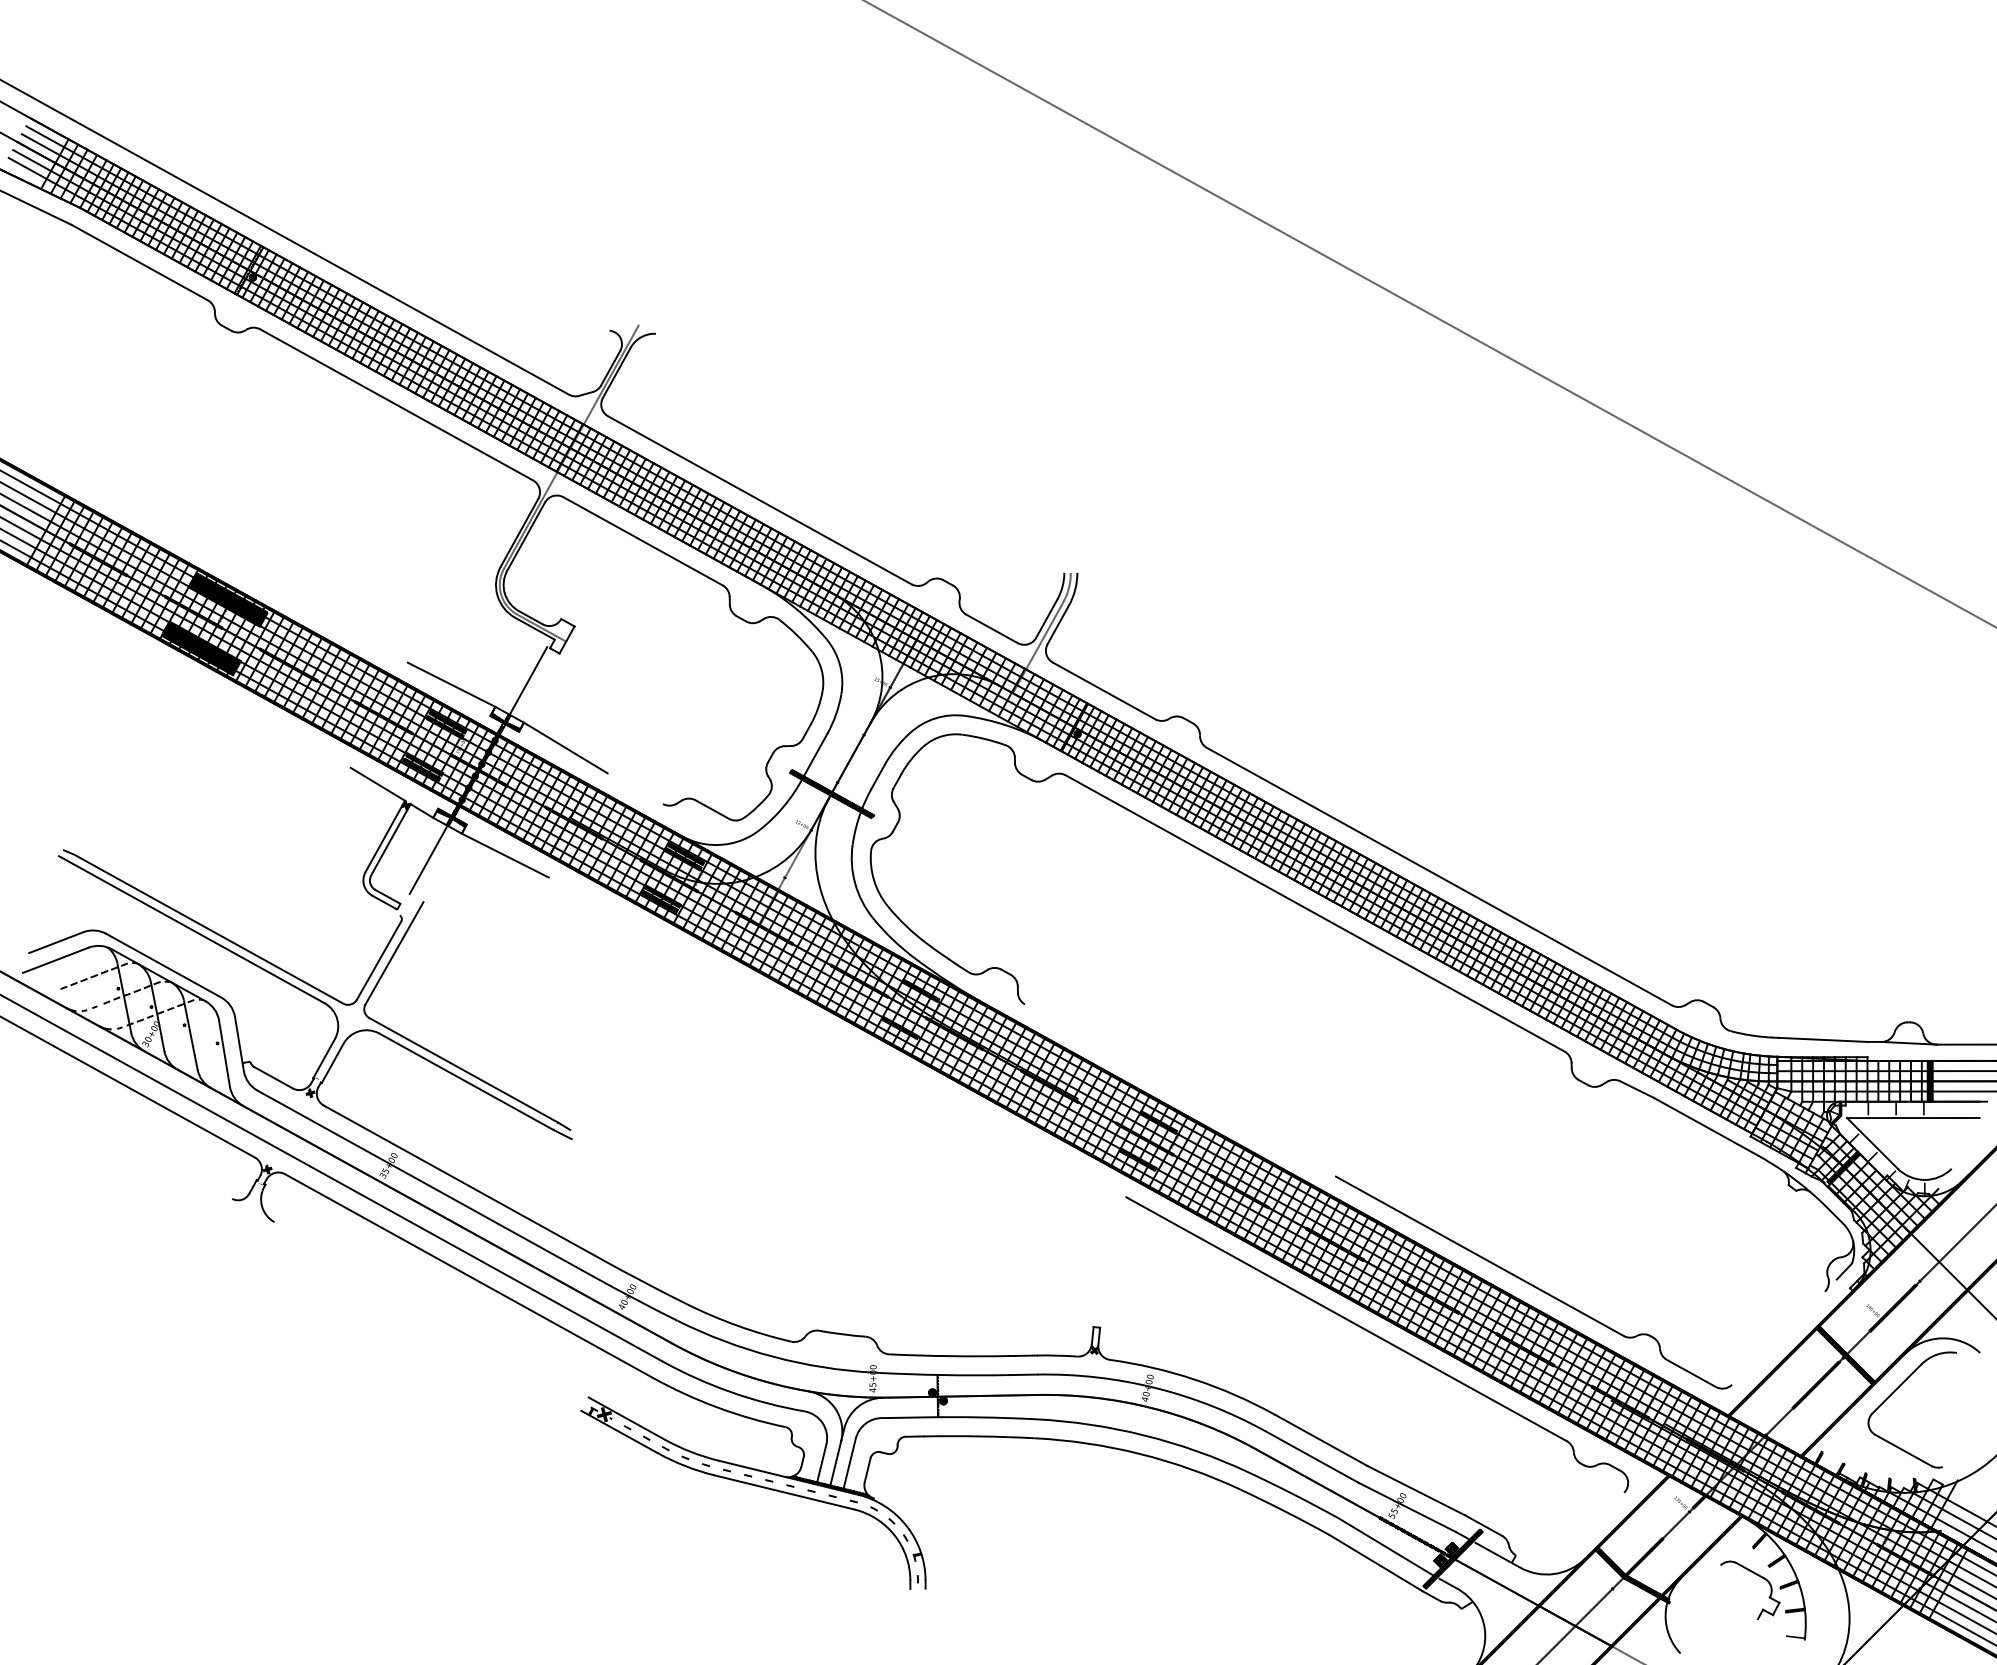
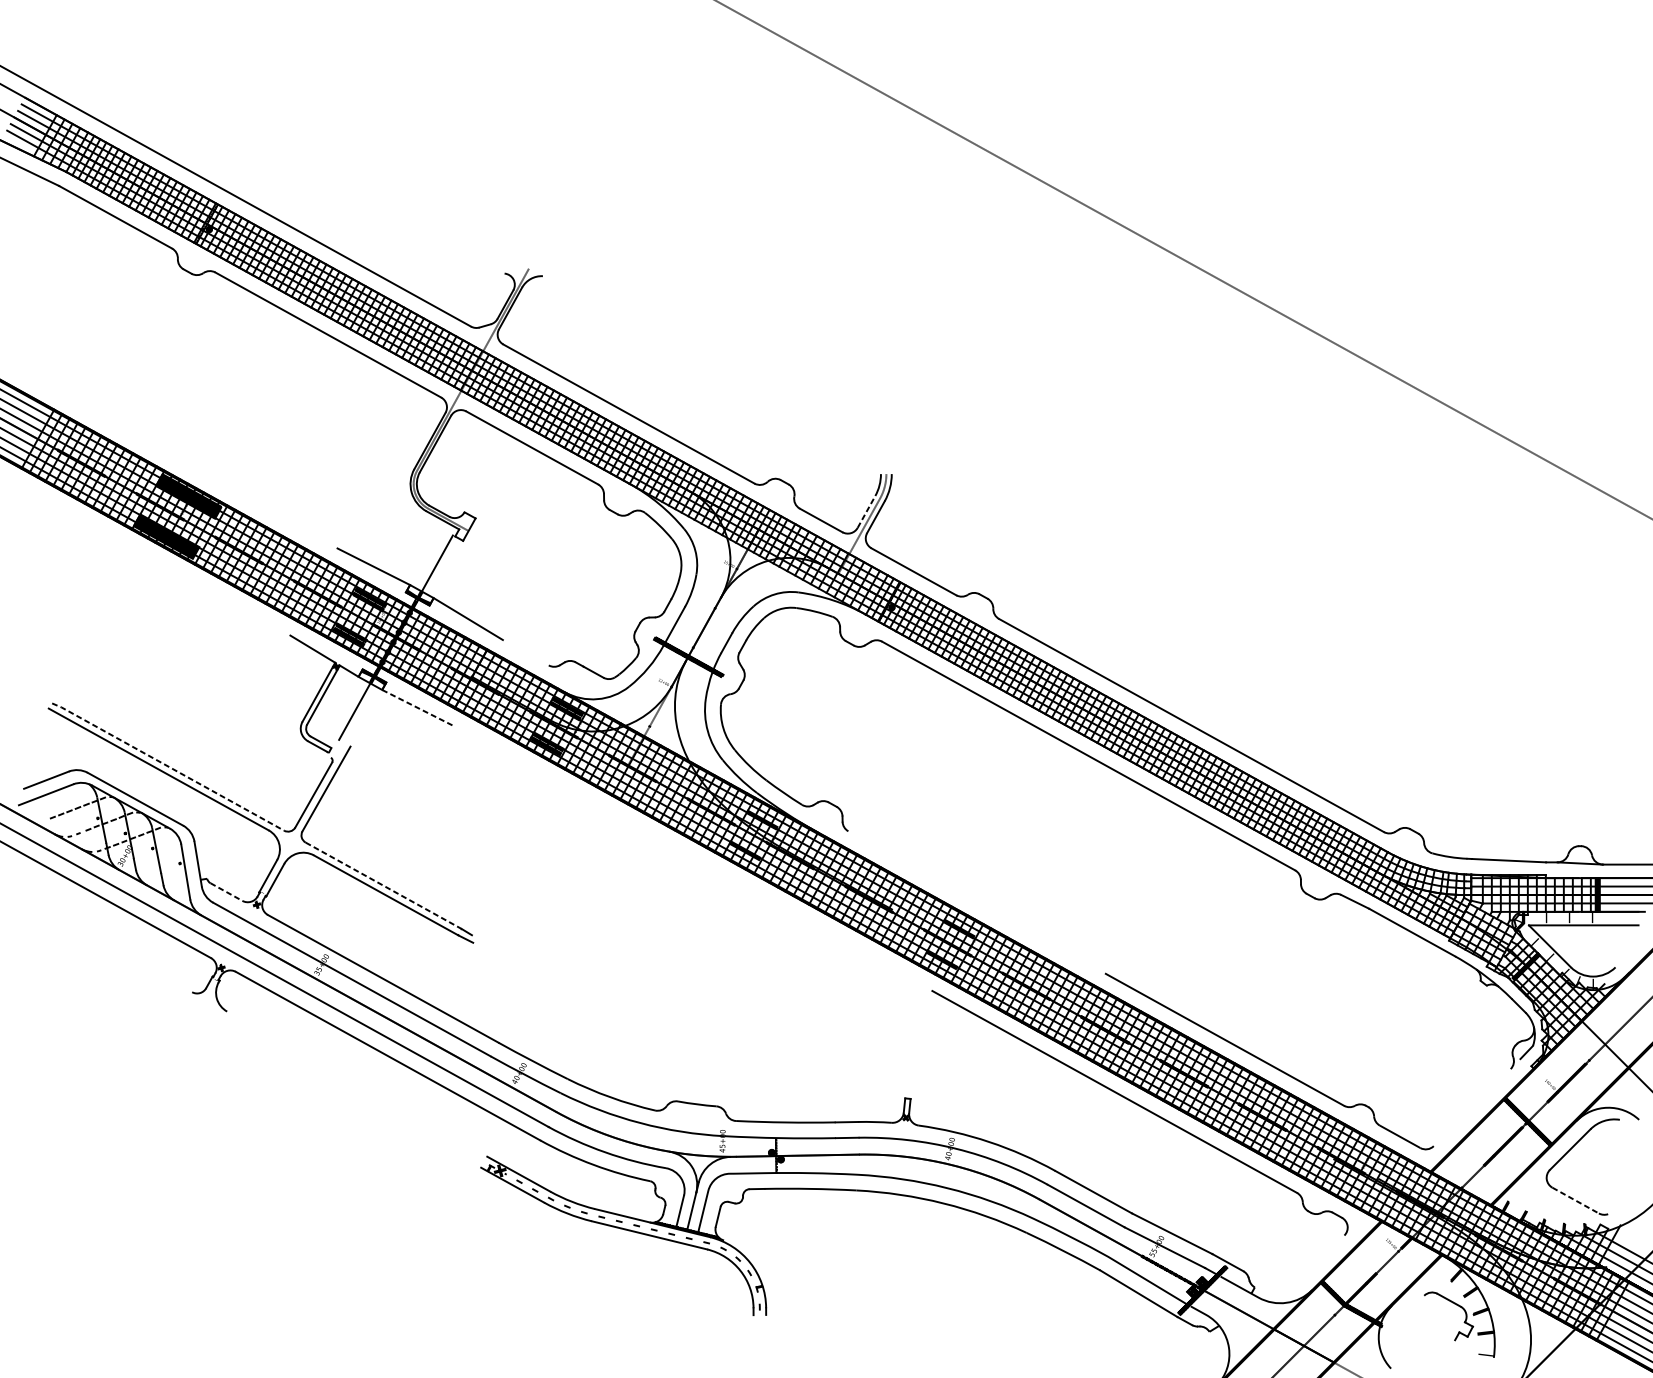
line: (1046, 618) -> (866, 511), solid -> dashed
line: (506, 856) -> (419, 708), solid -> dashed
line: (203, 926) -> (168, 766), solid -> dashed
line: (463, 1070) -> (383, 886), solid -> dashed
line: (274, 1078) -> (227, 892), solid -> dashed
line: (1903, 1450) -> (1575, 1200), solid -> dashed

